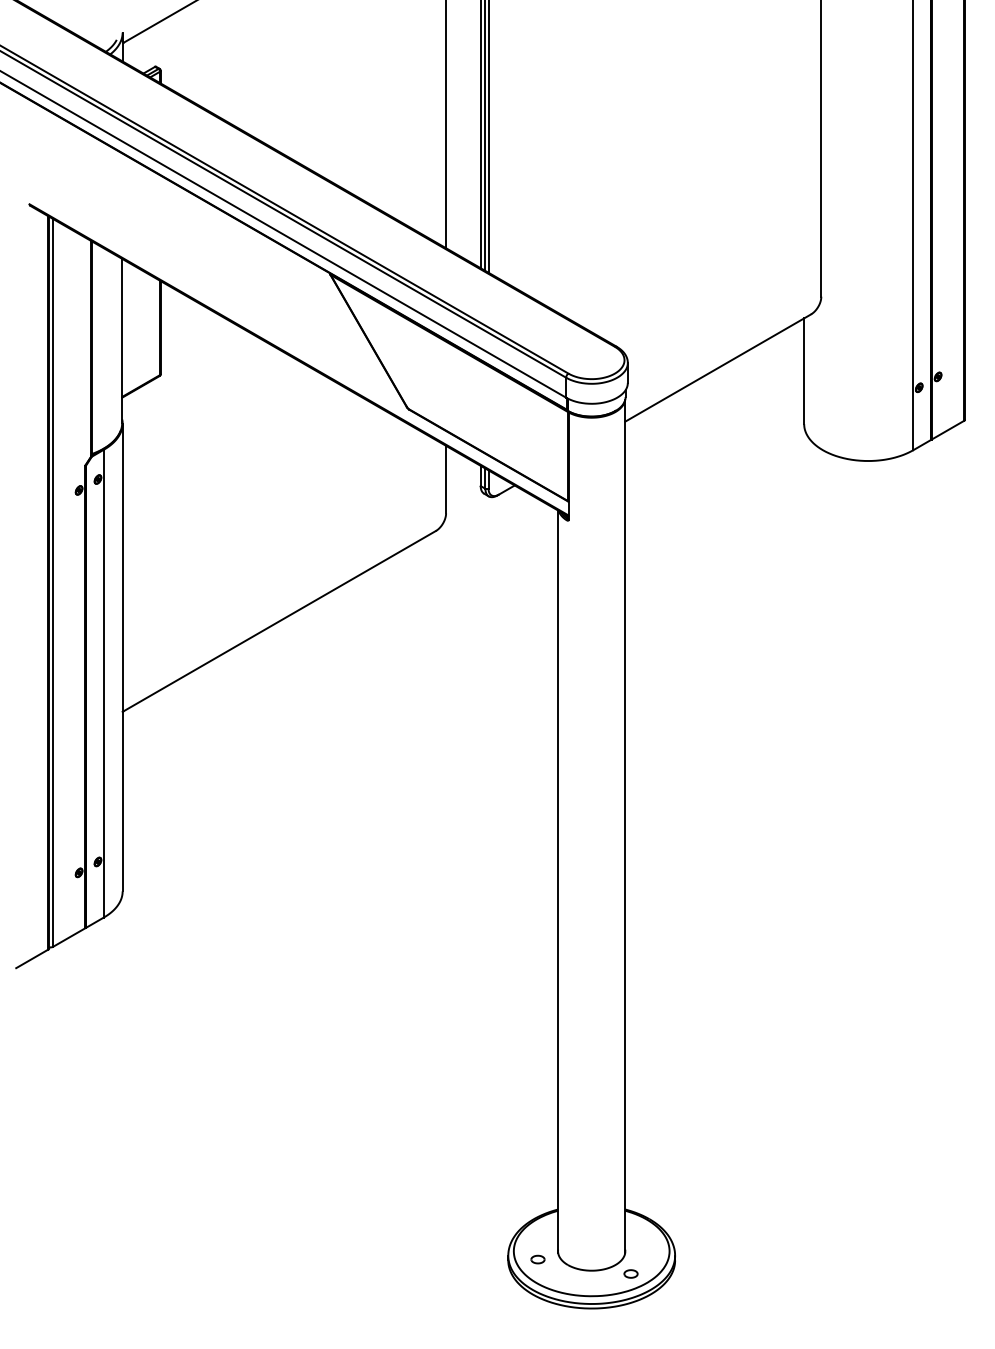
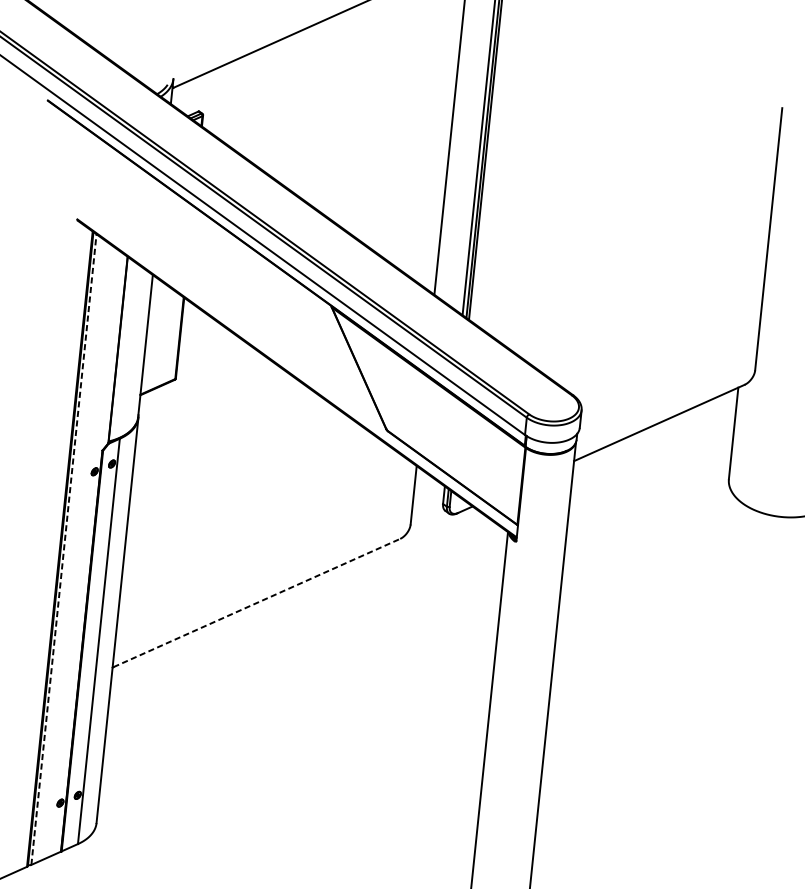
line: (53, 582) -> (64, 549), solid -> dashed
line: (280, 620) -> (257, 602), solid -> dashed

